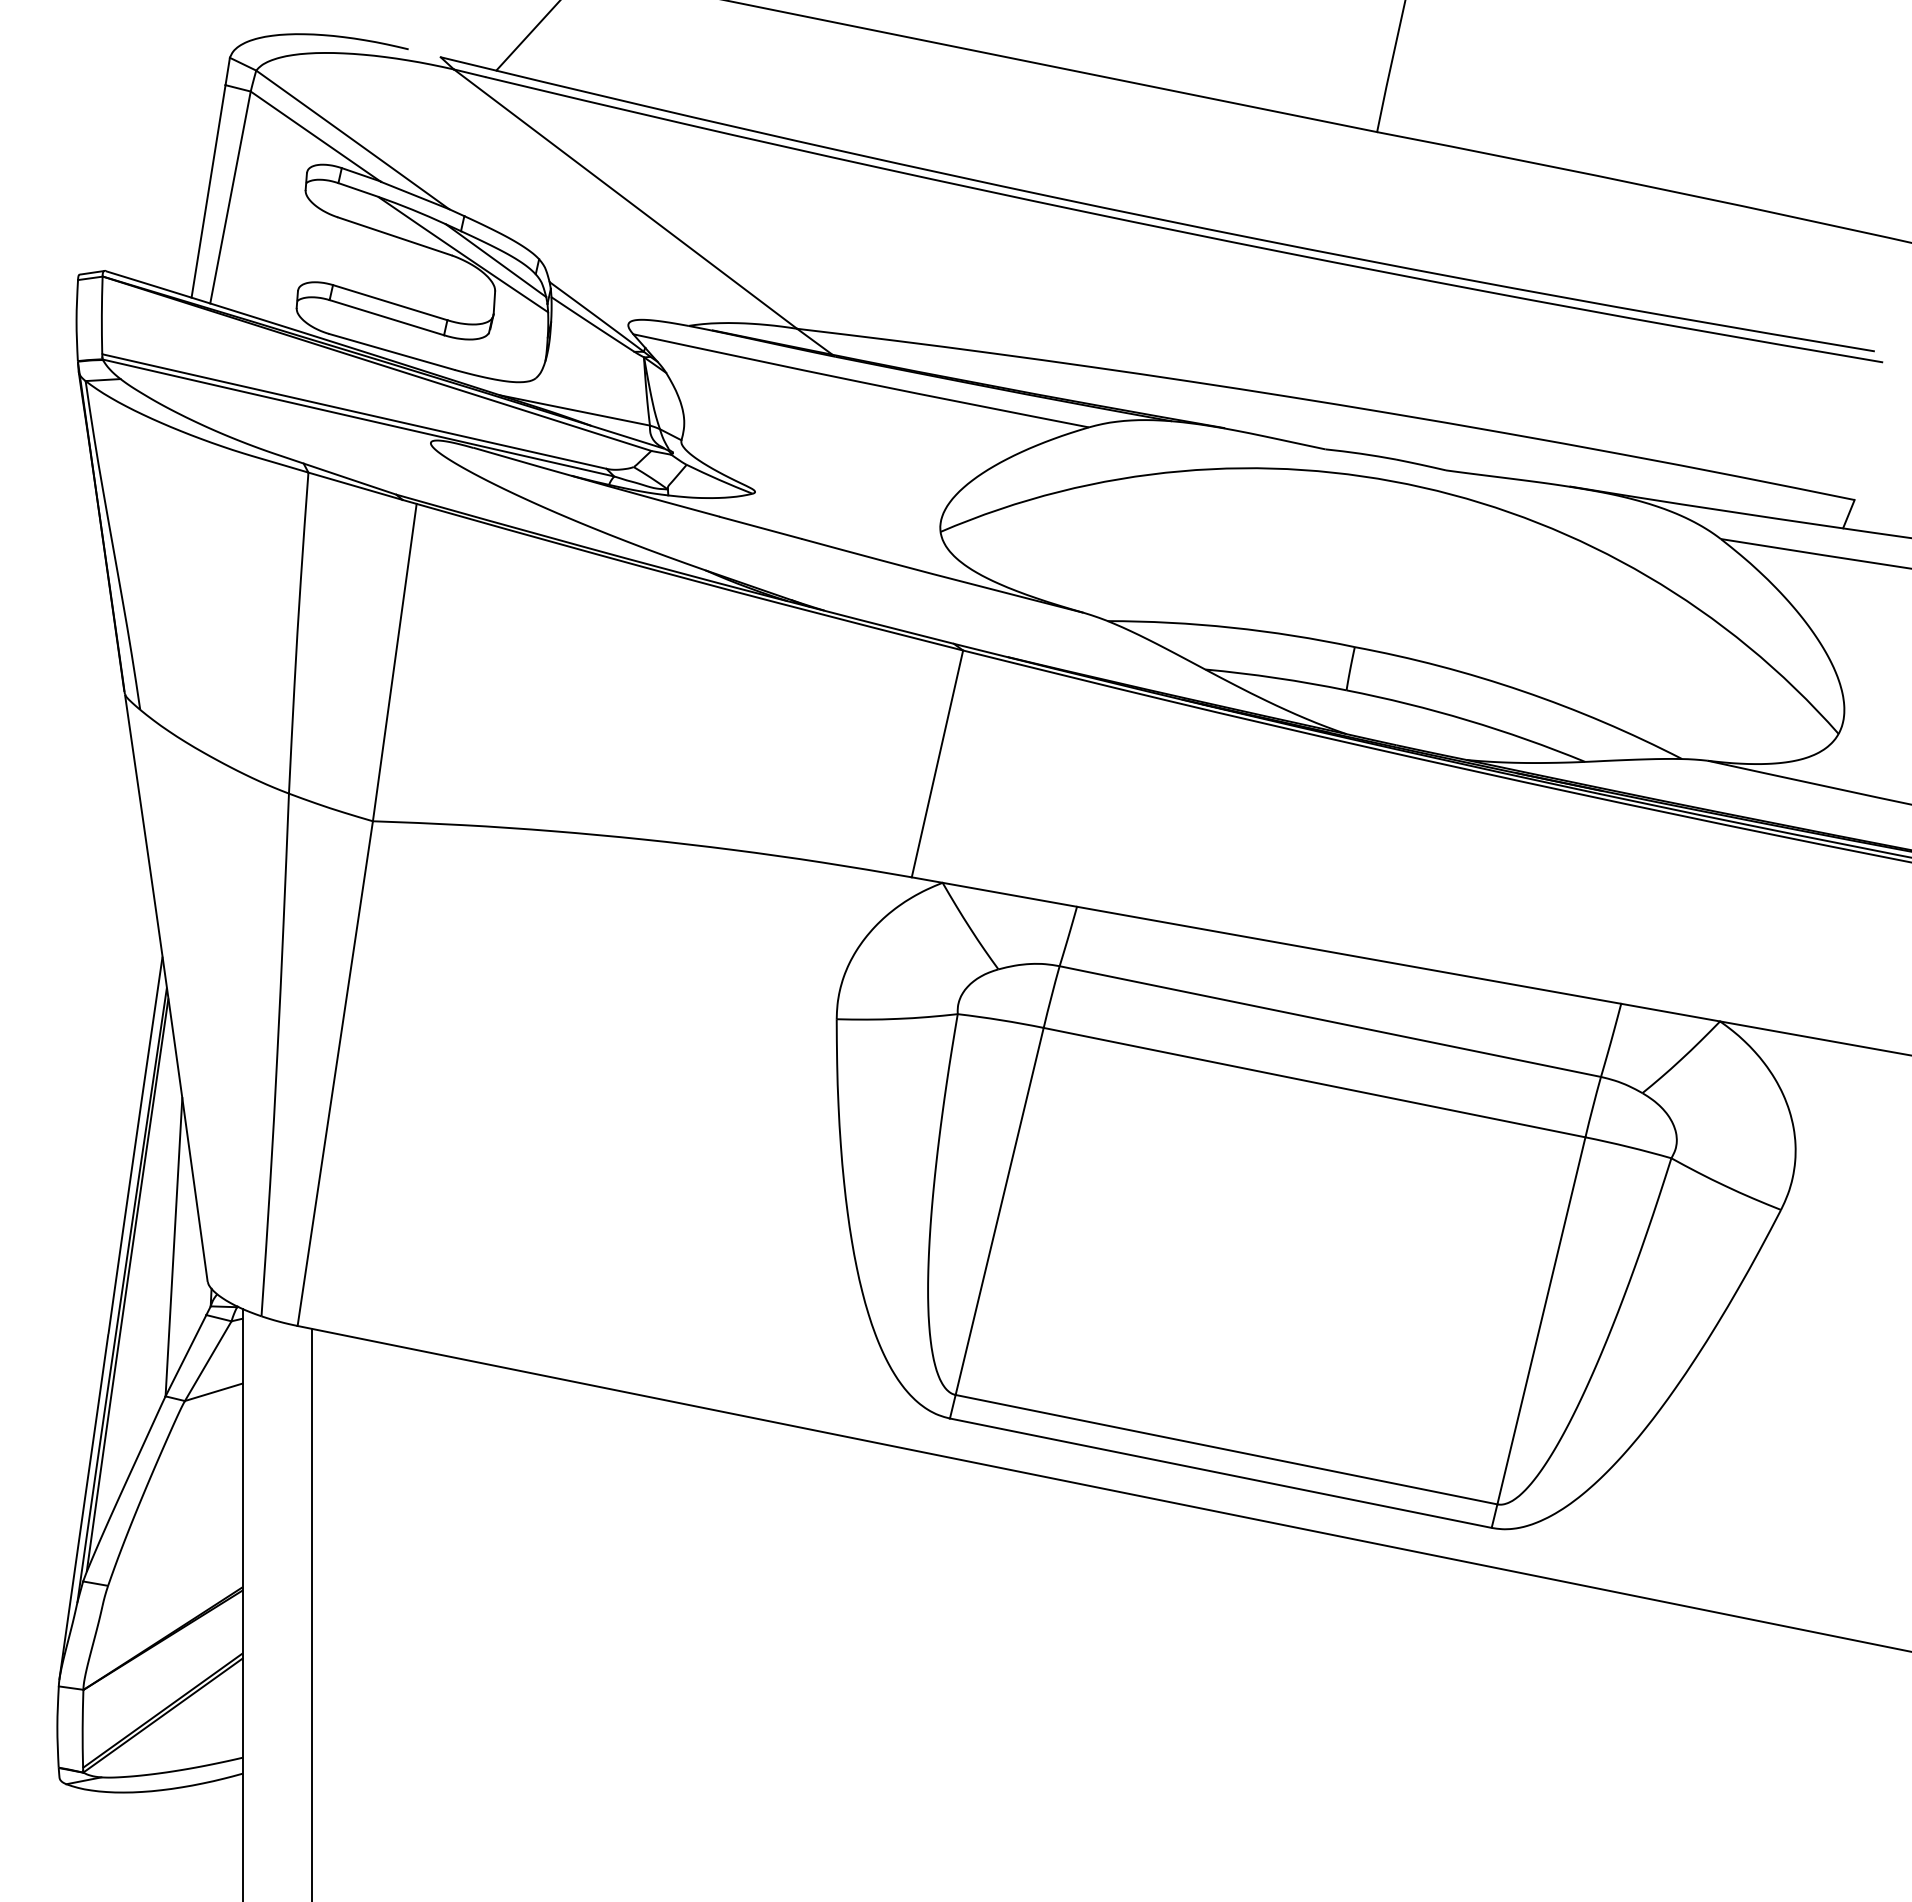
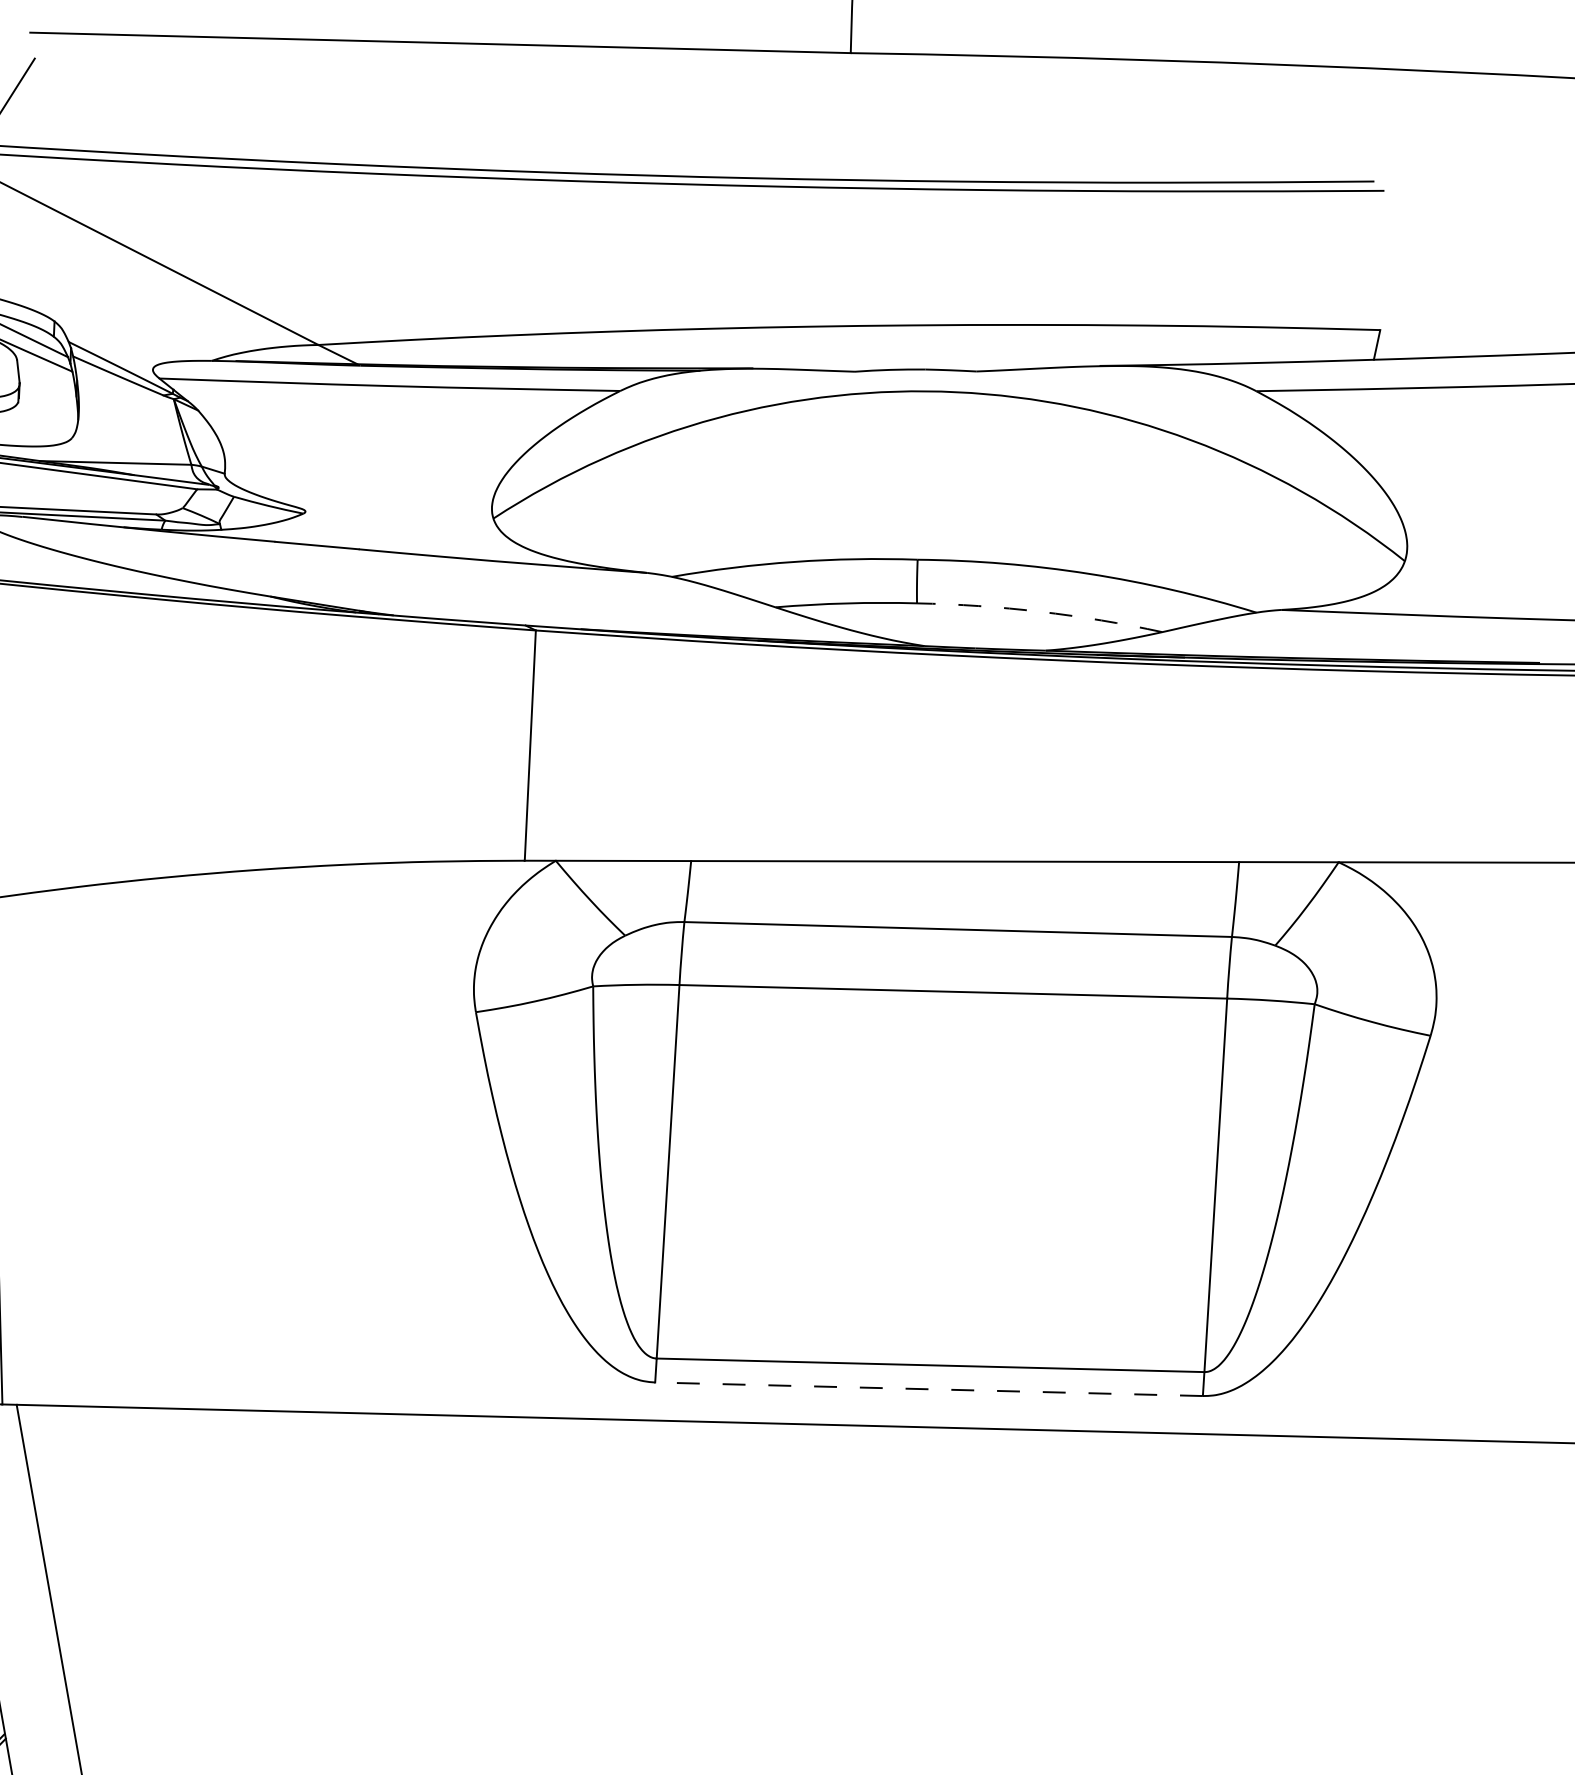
arc: (1467, 720) -> (1040, 611), solid -> dashed
line: (1220, 1473) -> (928, 1389), solid -> dashed

